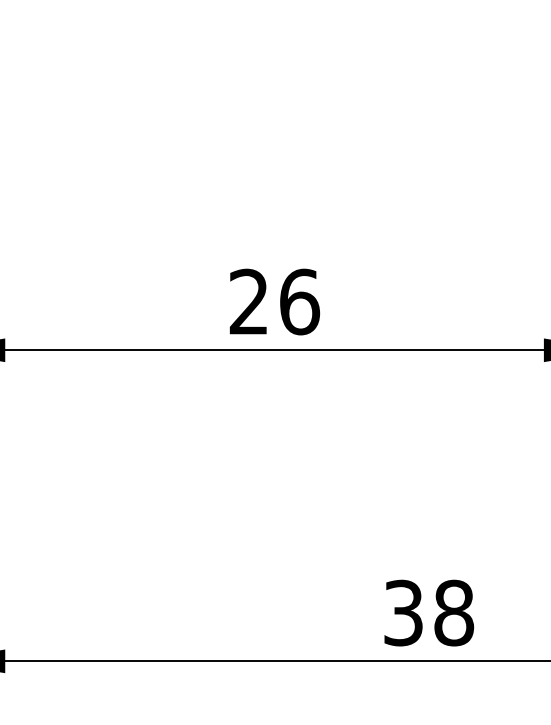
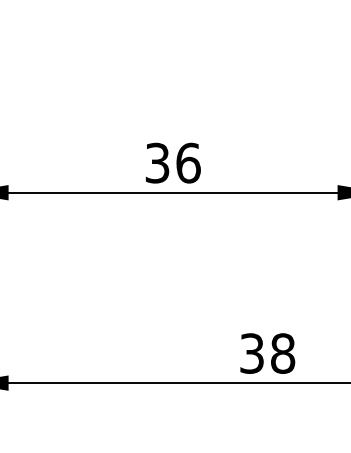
text: (249, 302) -> (157, 163), 26 -> 36

